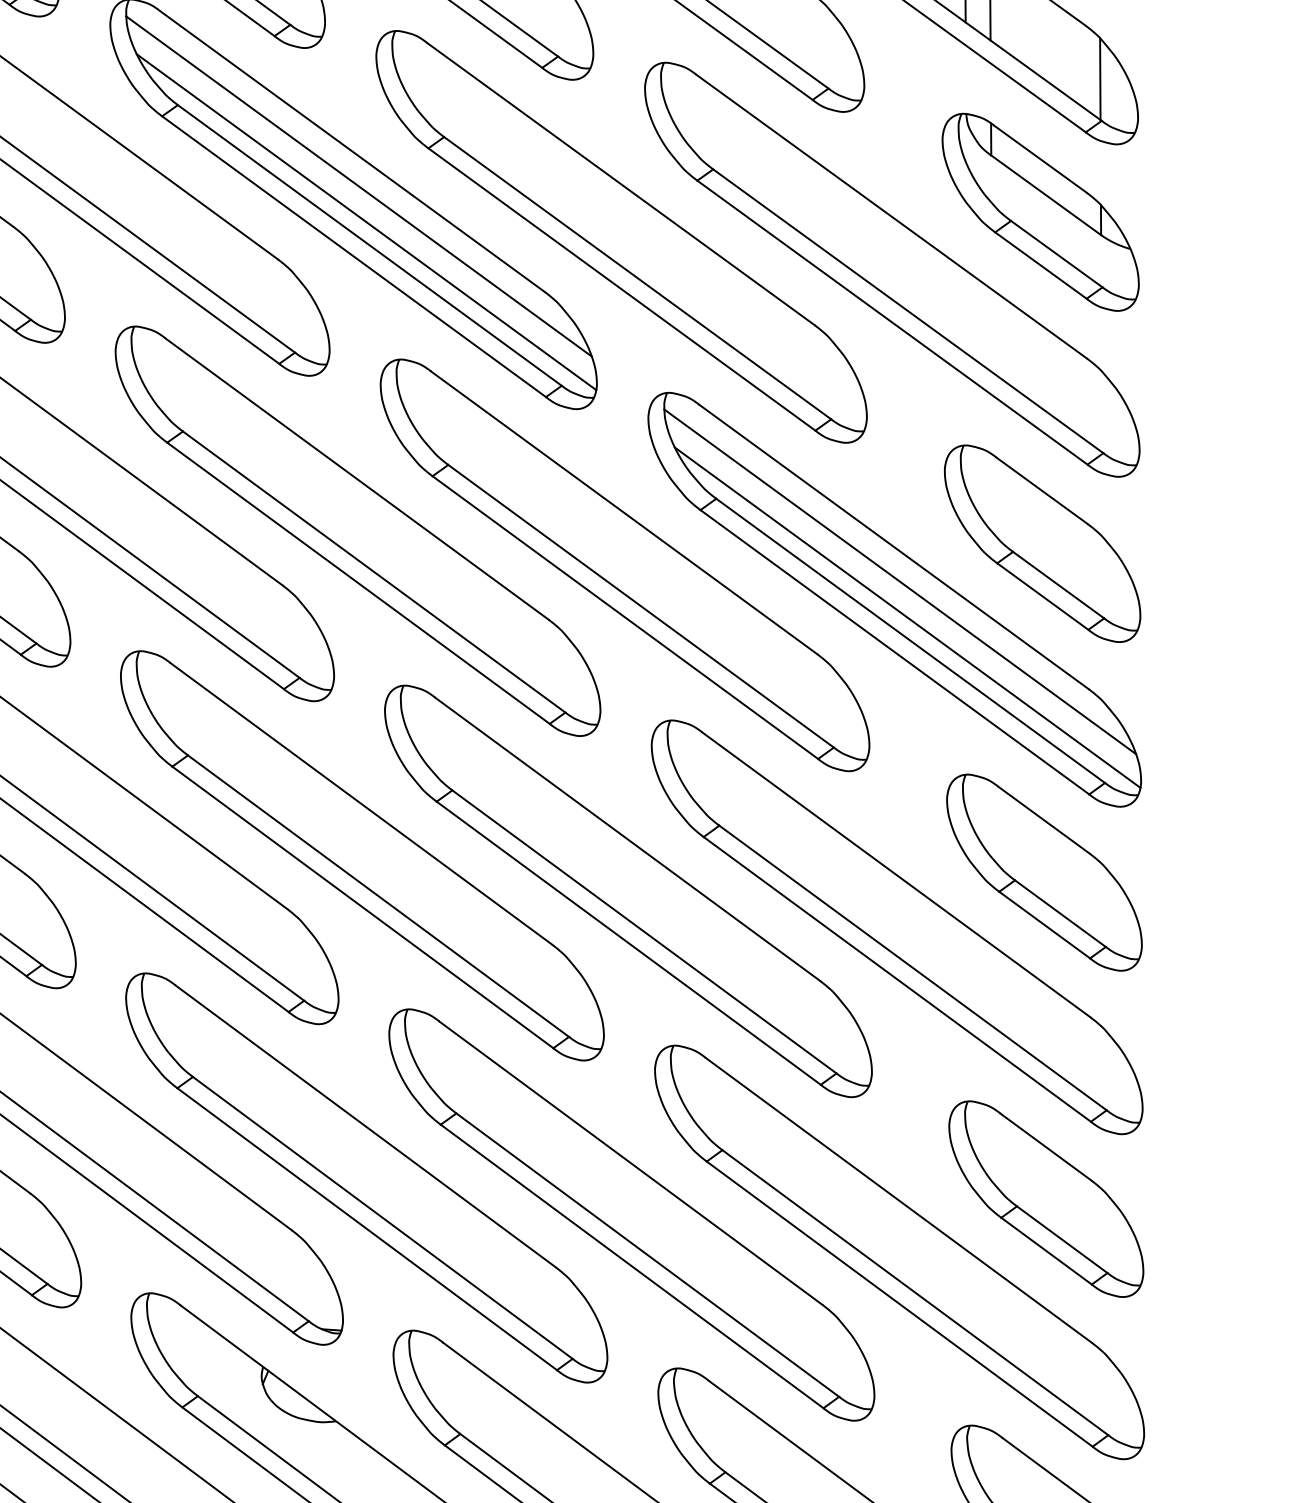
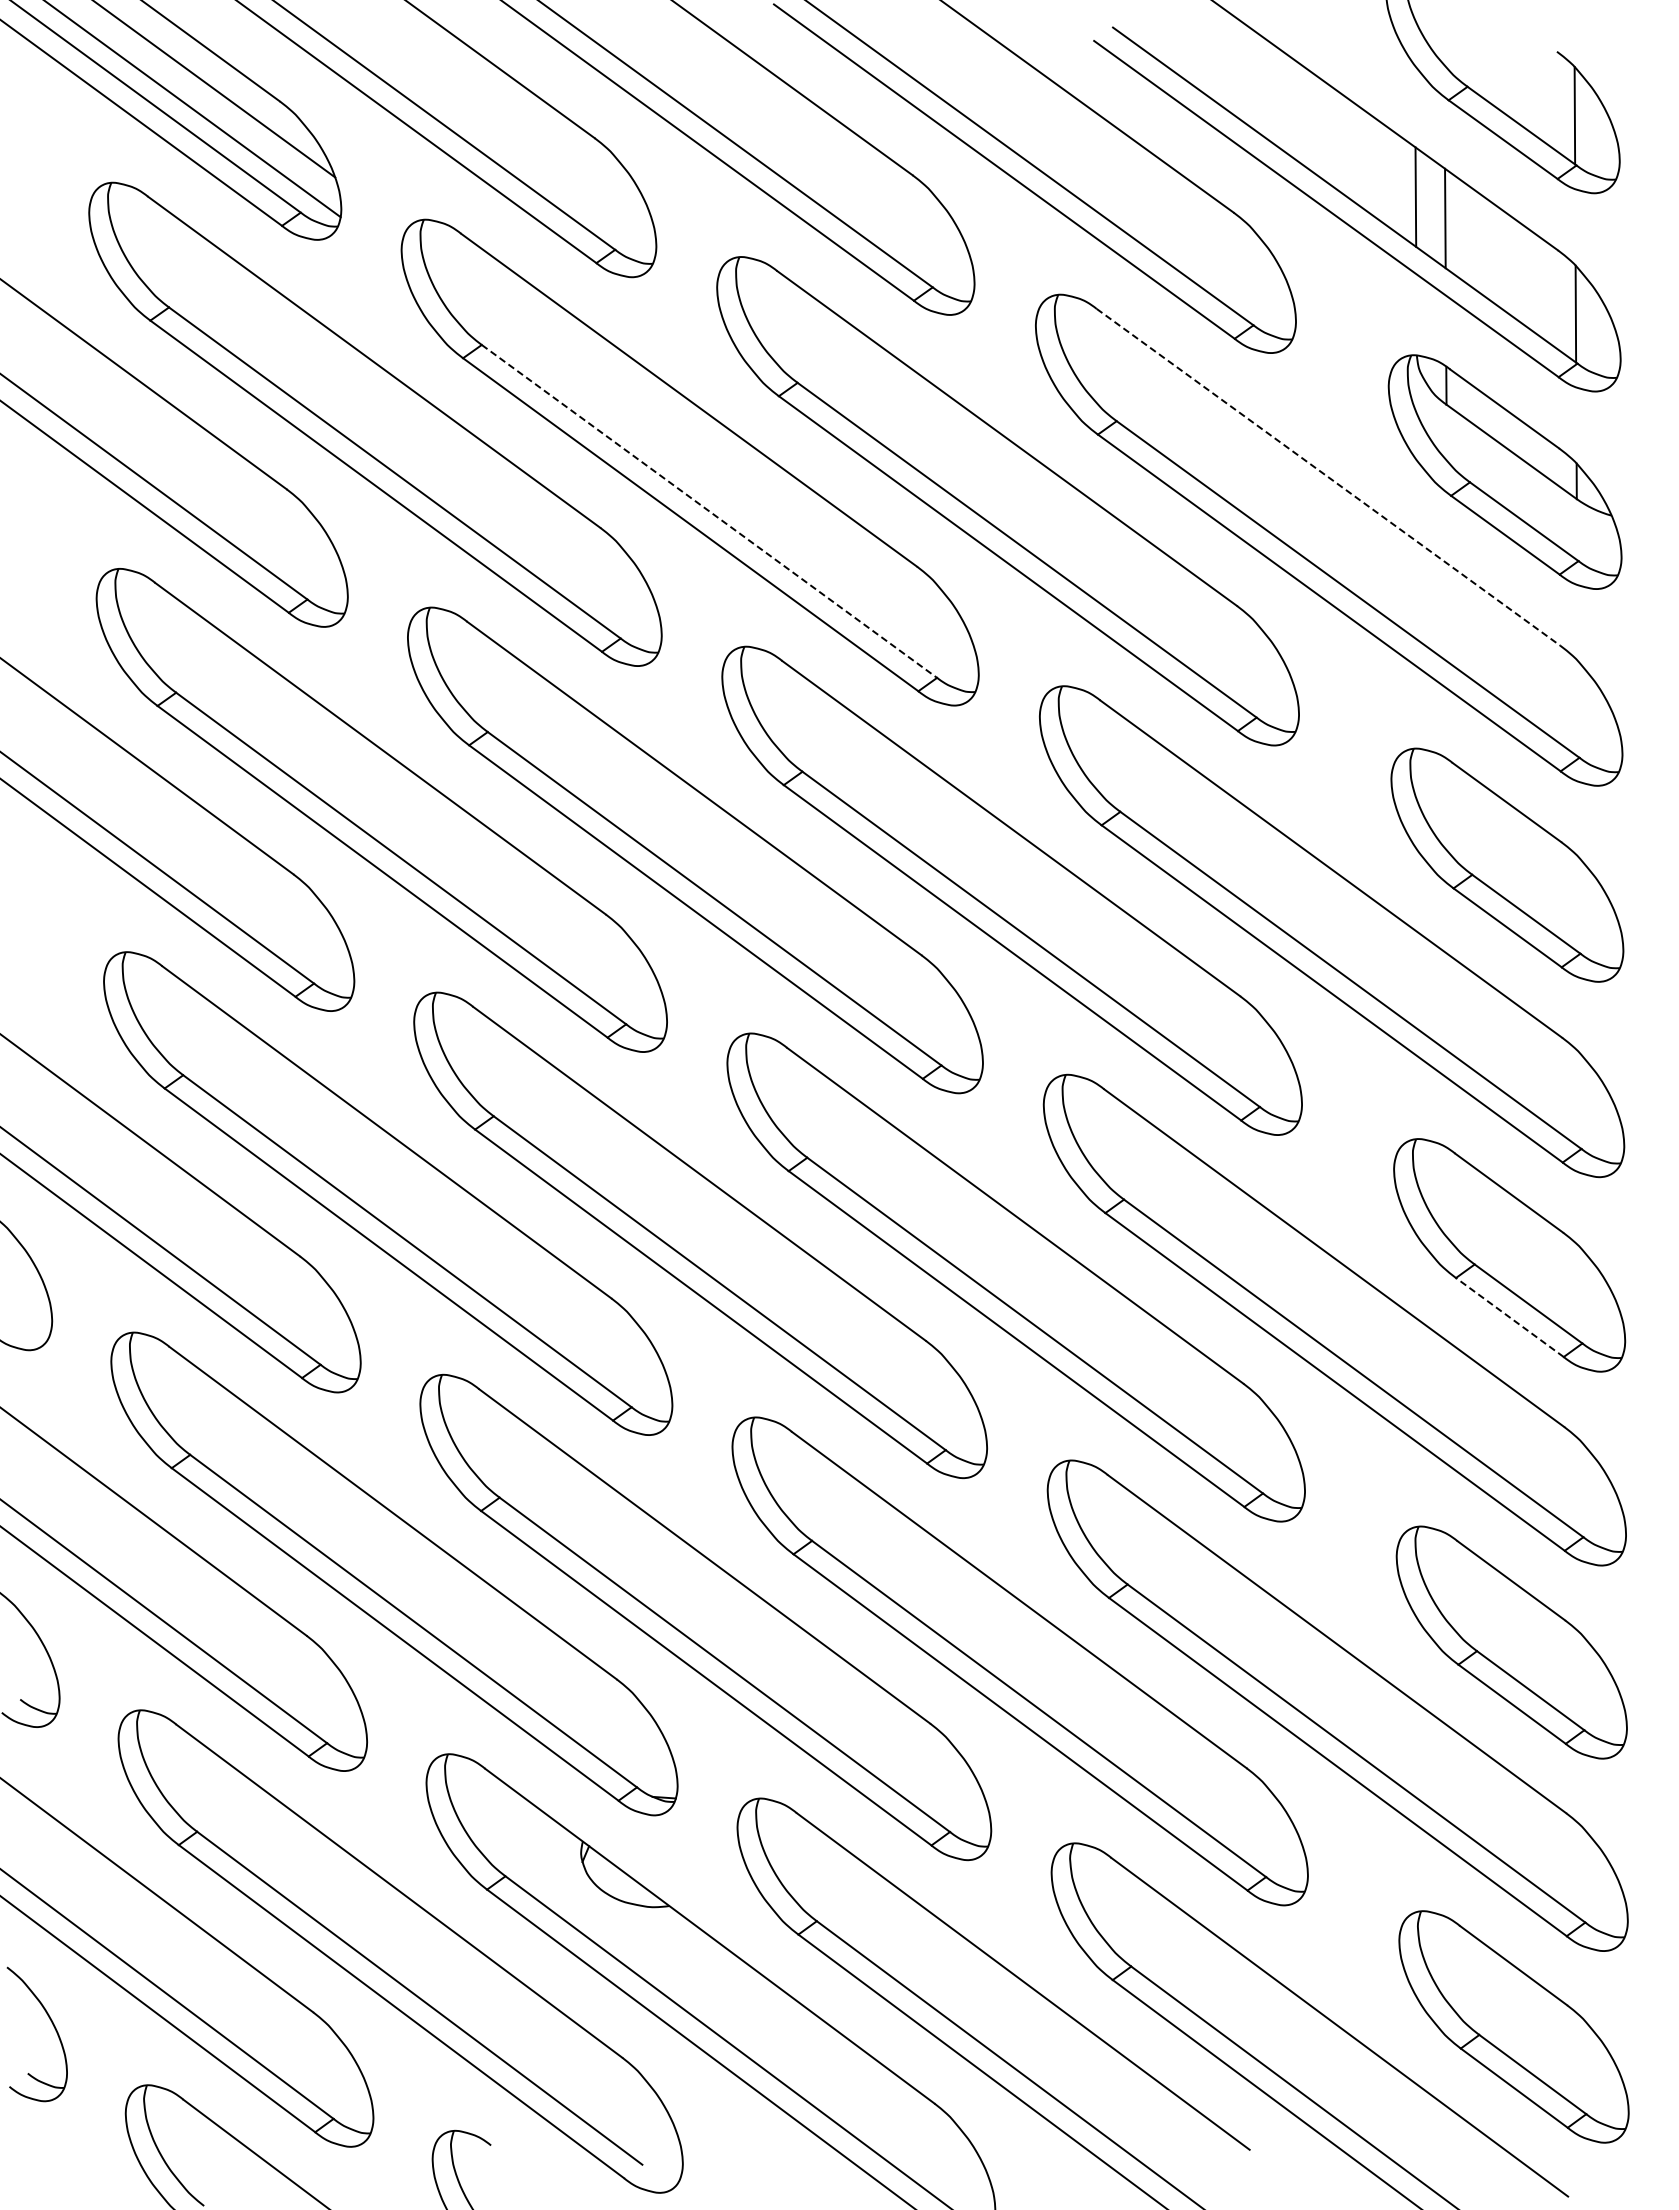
line: (358, 186) -> (696, 441), removed
line: (891, 216) -> (1328, 477), solid -> dashed
line: (366, 221) -> (705, 483), removed
line: (369, 245) -> (709, 511), solid -> dashed
line: (900, 581) -> (1338, 909), removed
line: (907, 617) -> (1347, 952), removed
line: (1044, 925) -> (1509, 1317), solid -> dashed

